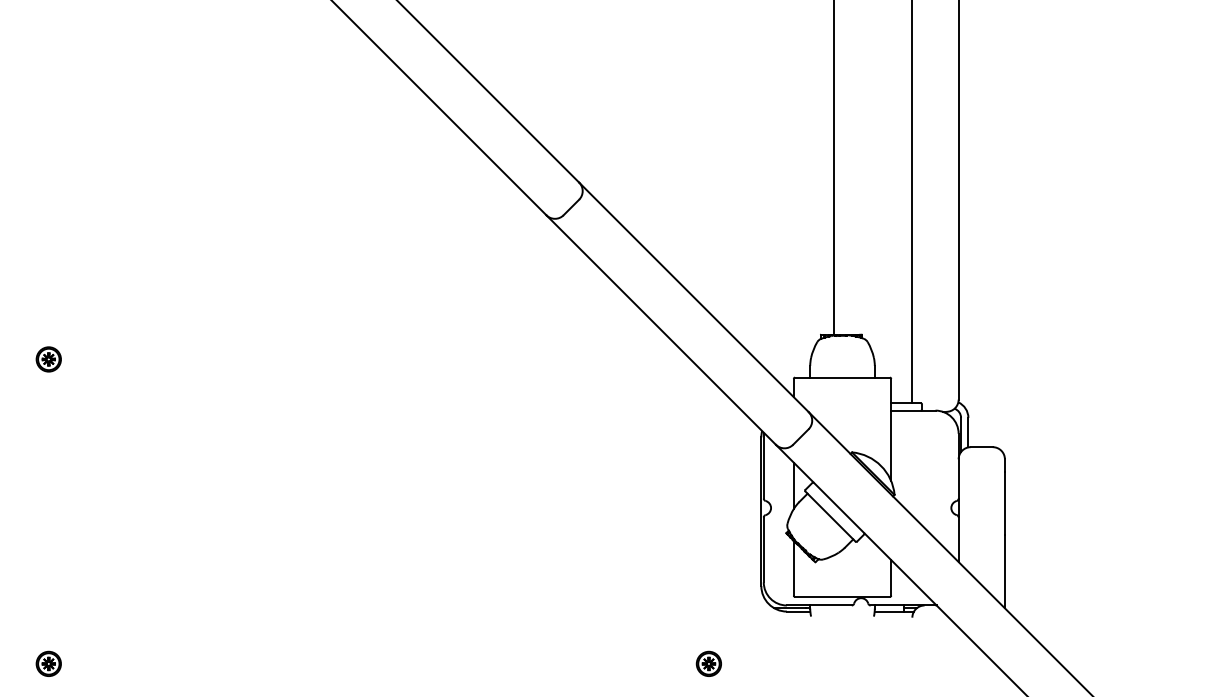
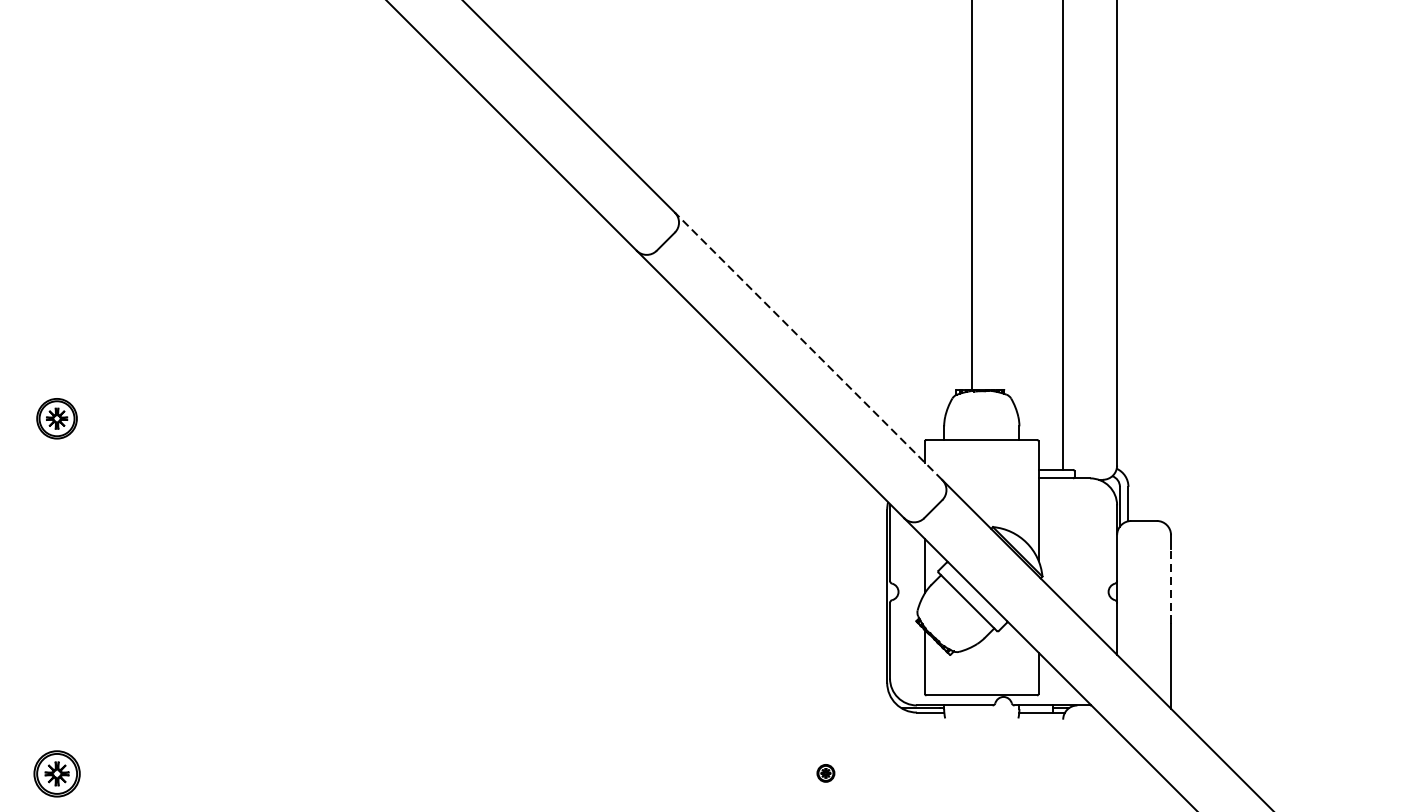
line: (693, 296) -> (808, 345), solid -> dashed
part: (48, 359) -> (56, 418), size x1.4
line: (1004, 503) -> (1170, 586), solid -> dashed
part: (48, 663) -> (56, 773), size x1.6
part: (708, 663) -> (825, 773), size x0.6

